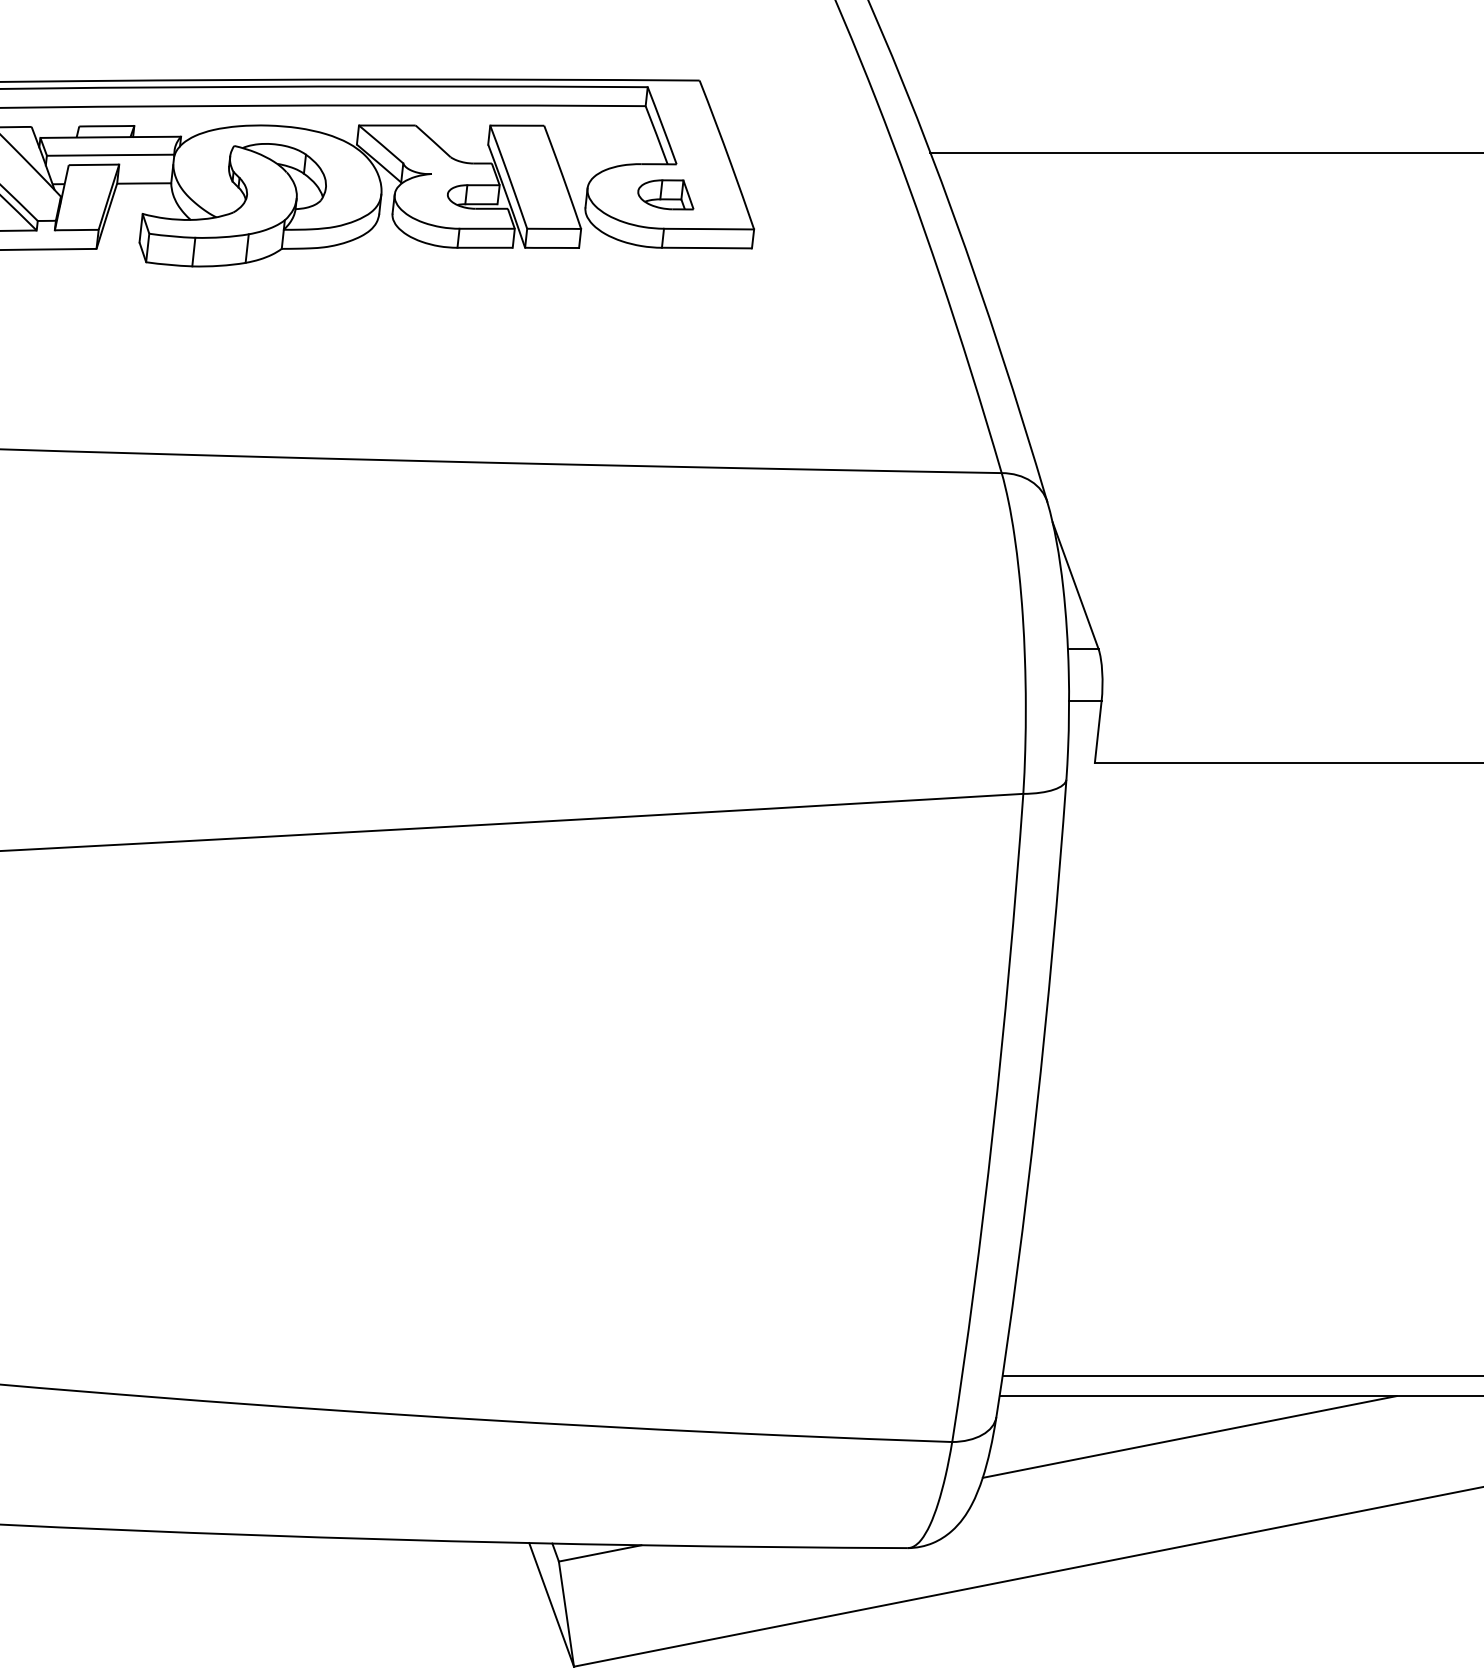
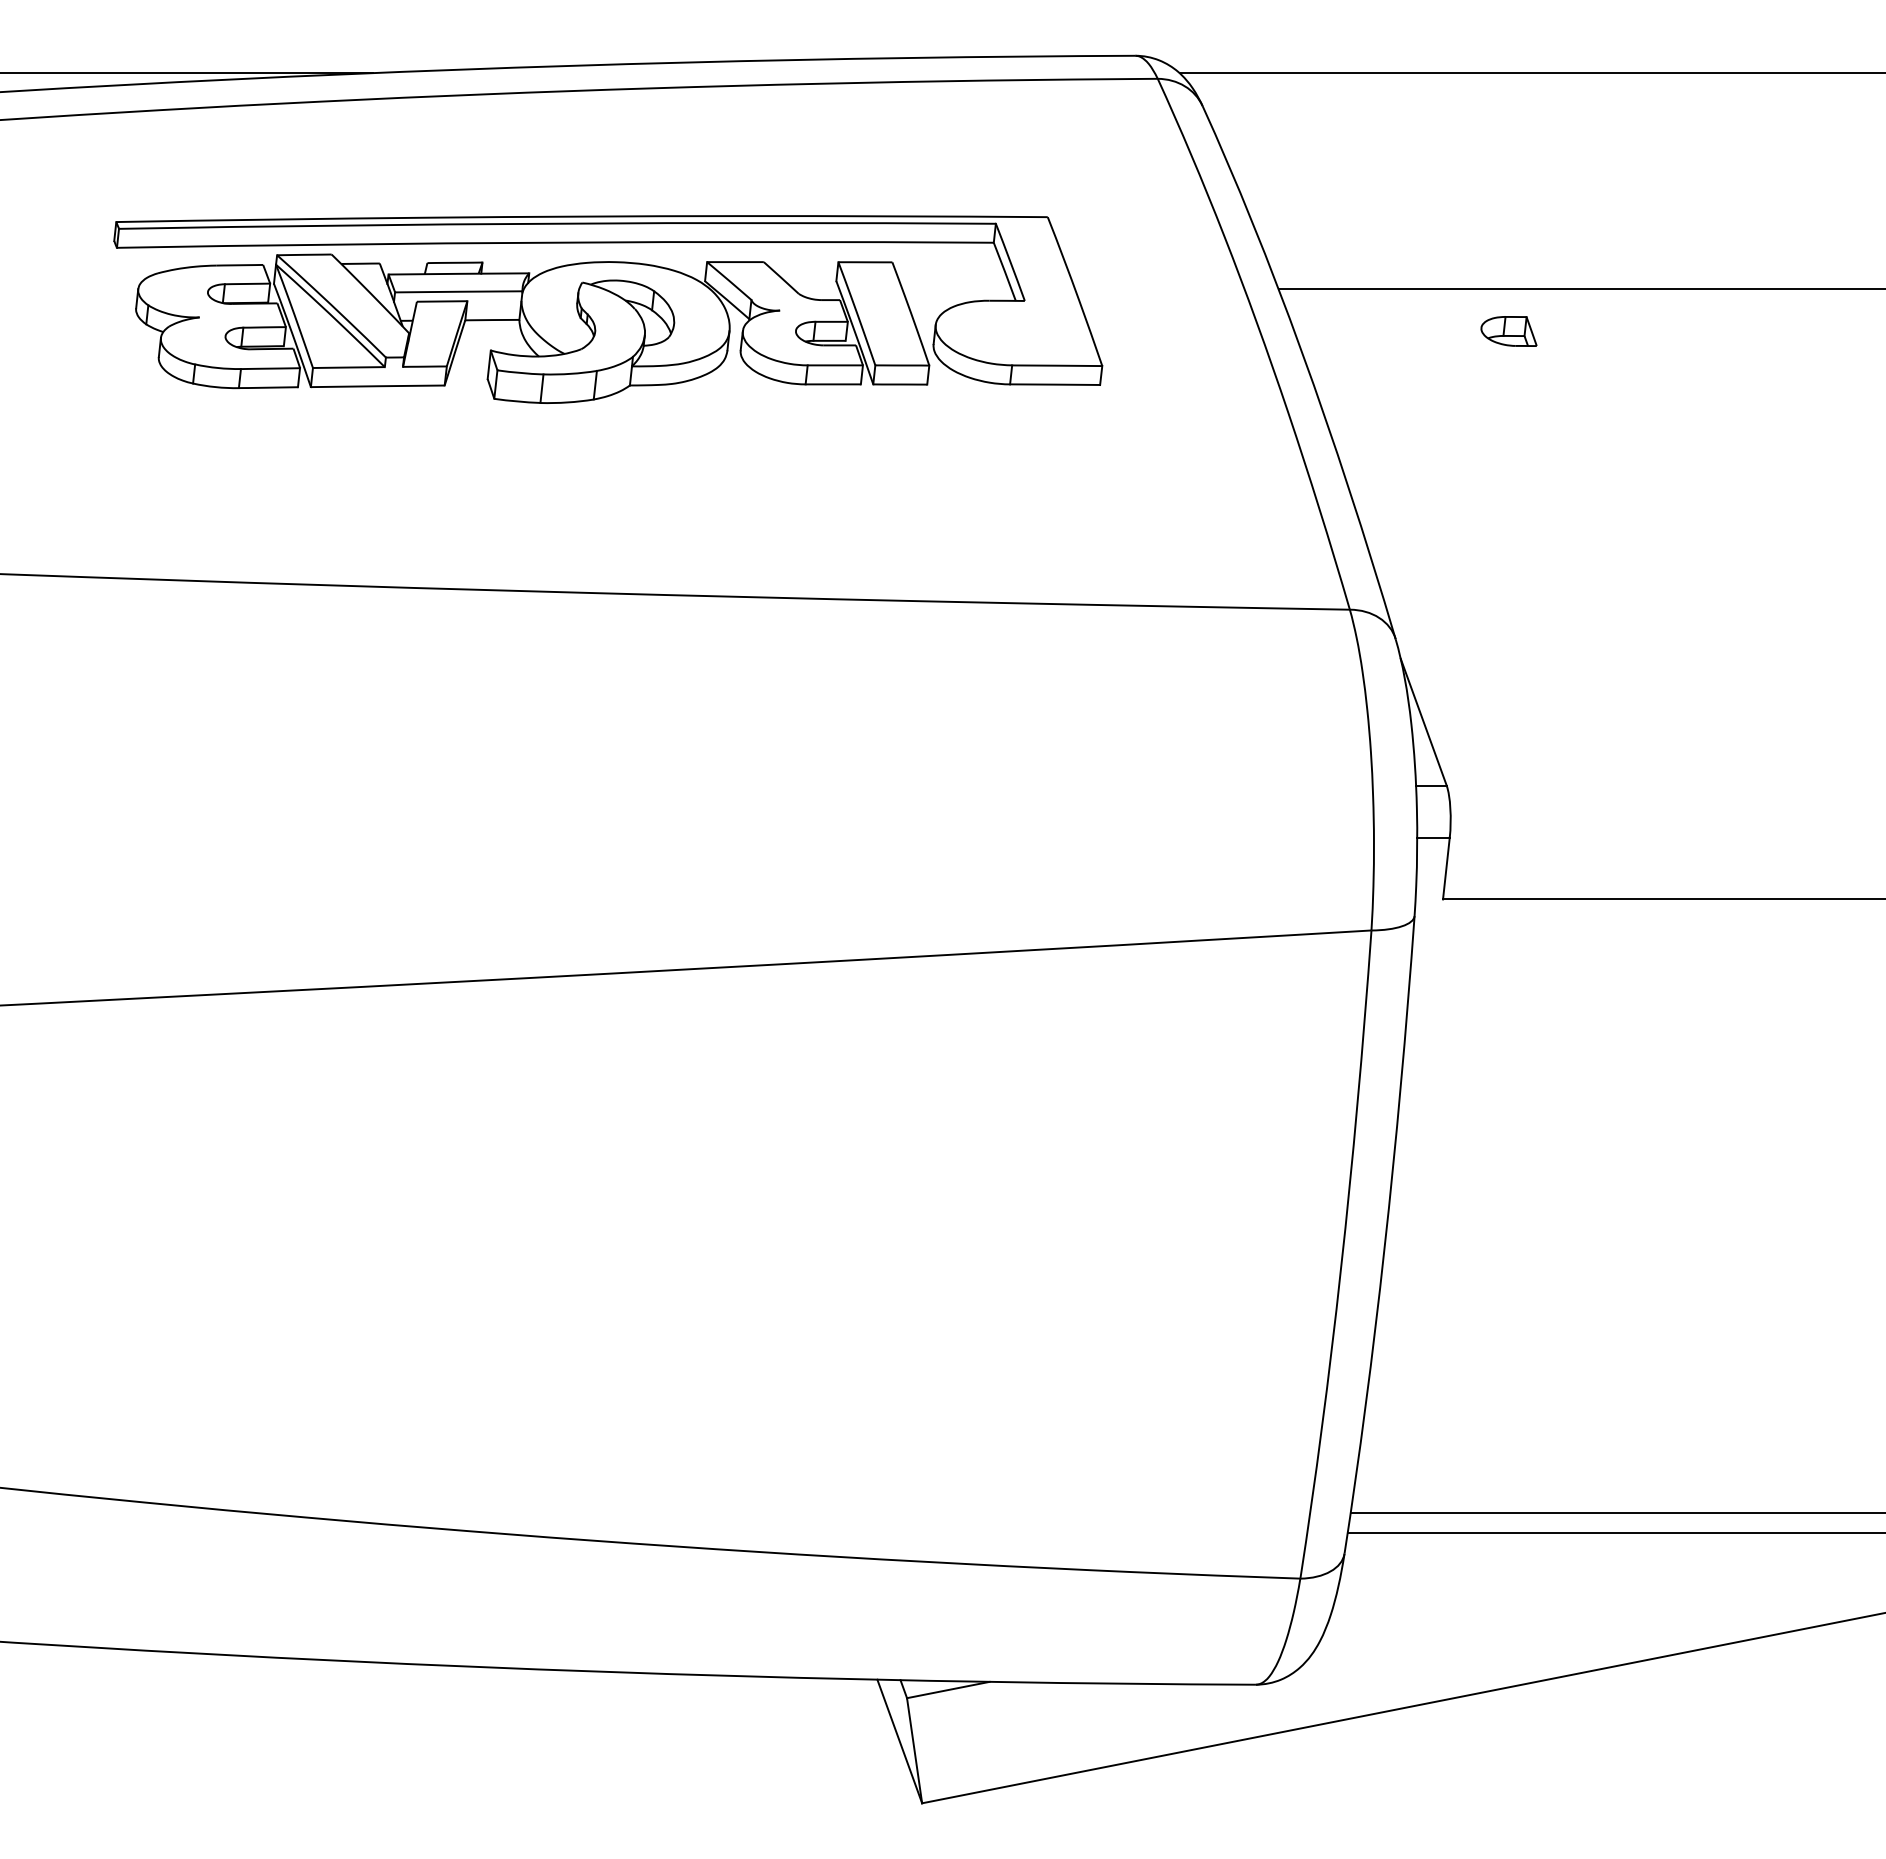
part: (665, 194) -> (1508, 331), moved
line: (1189, 1436) -> (1537, 1573), removed

